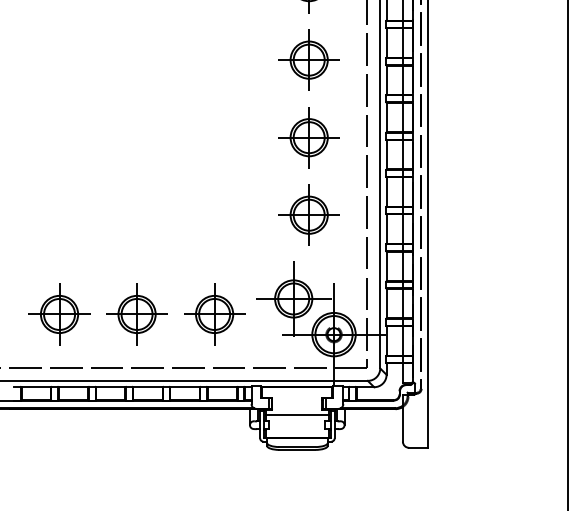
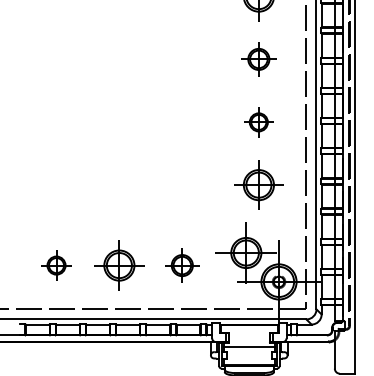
part: (308, 59) -> (258, 58), size x0.7
part: (308, 137) -> (258, 122), size x0.6
part: (59, 314) -> (56, 265), size x0.6
part: (214, 314) -> (182, 265), size x0.7

